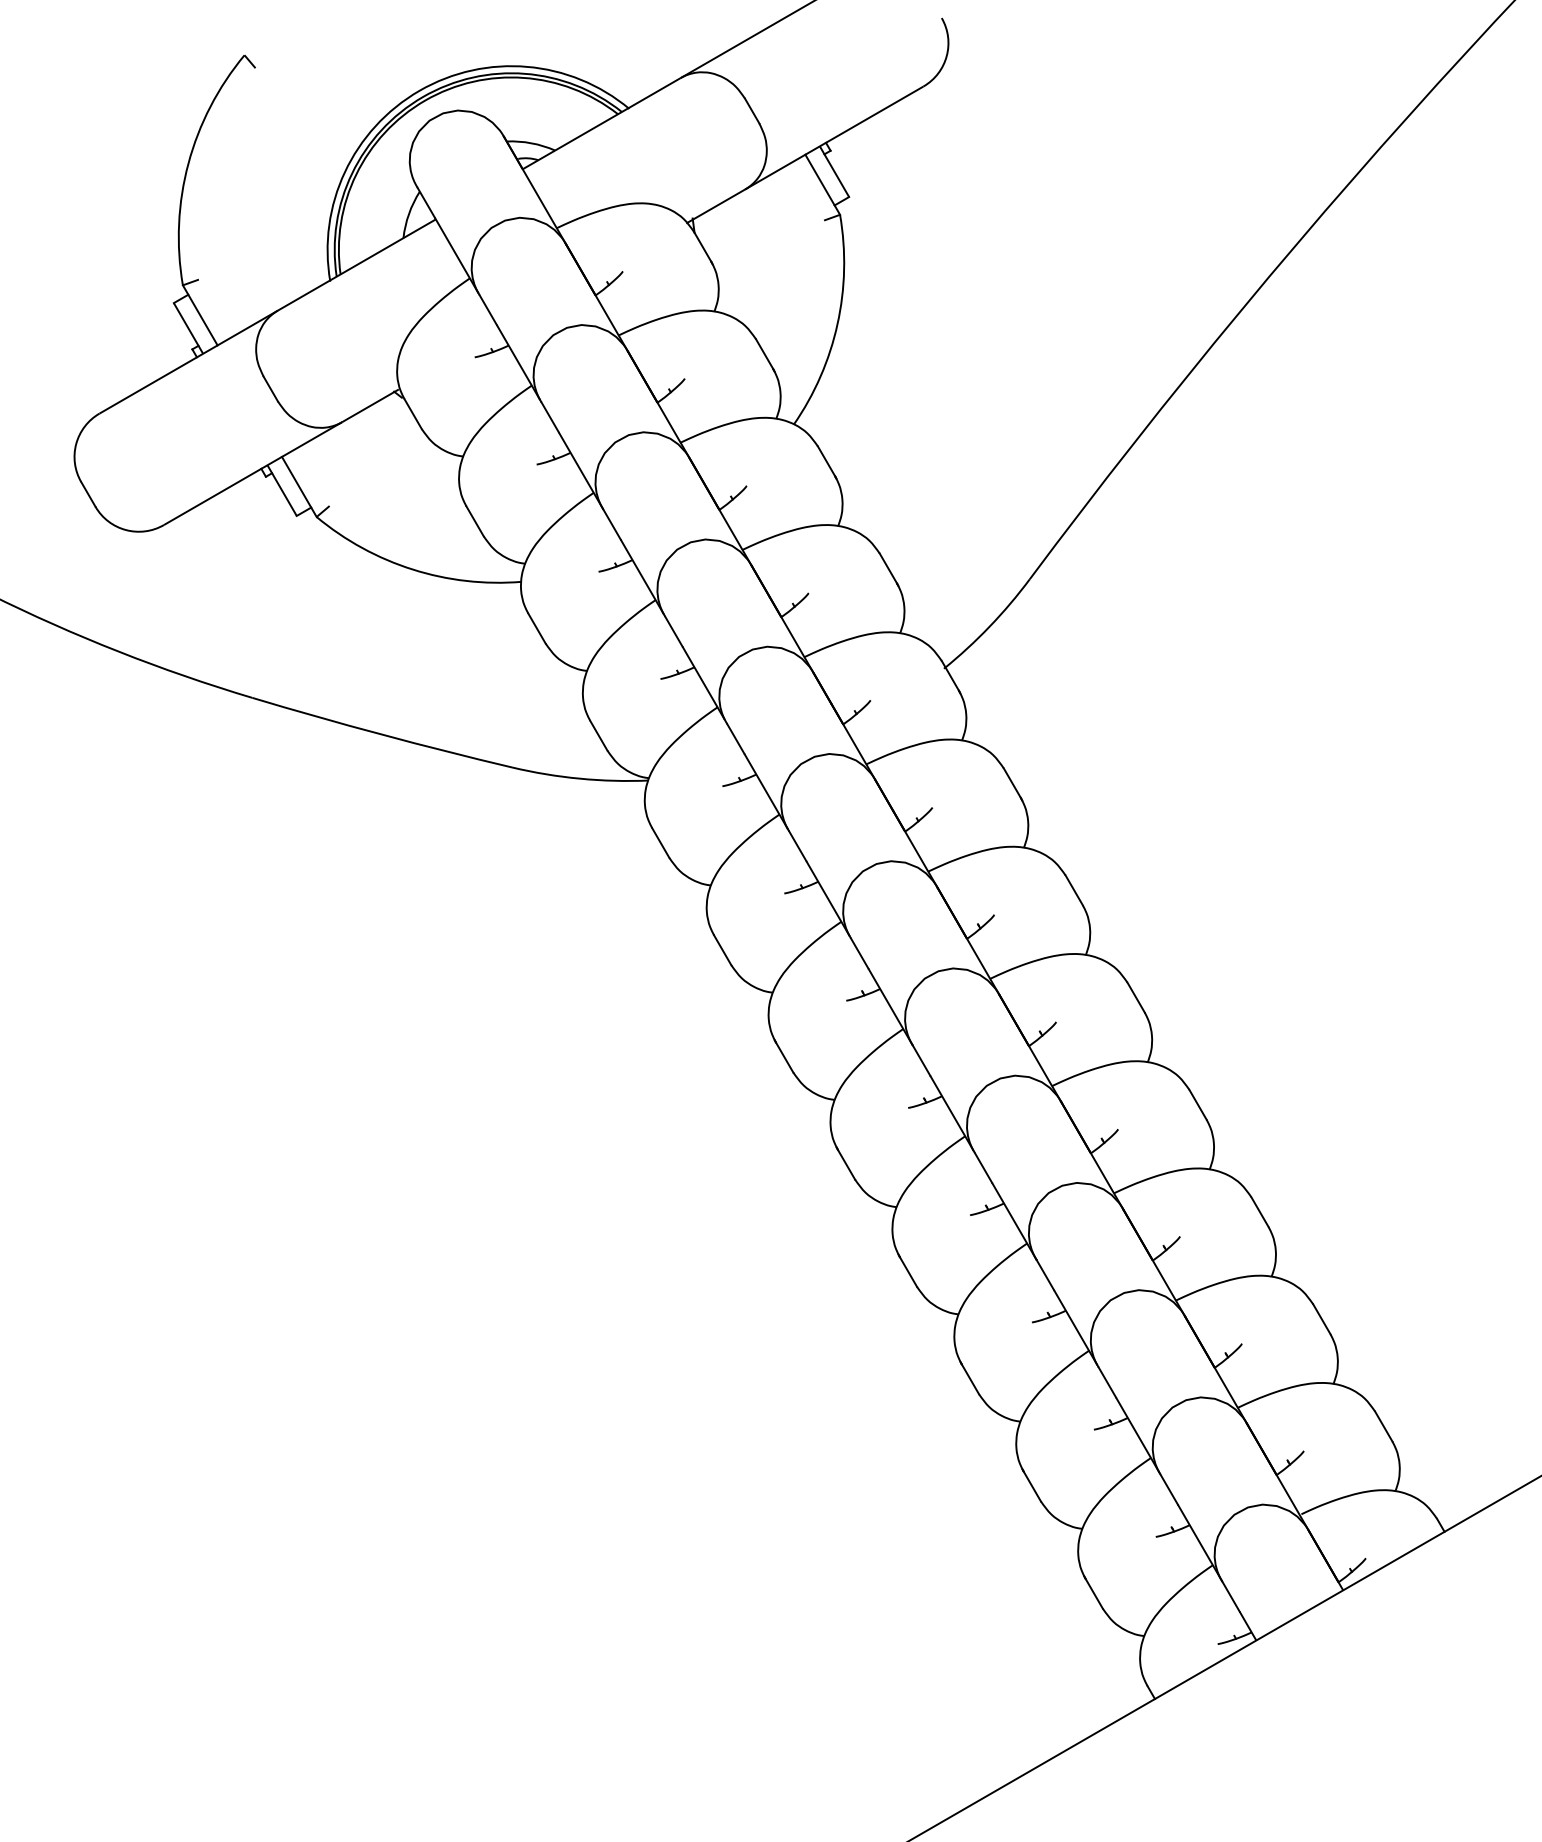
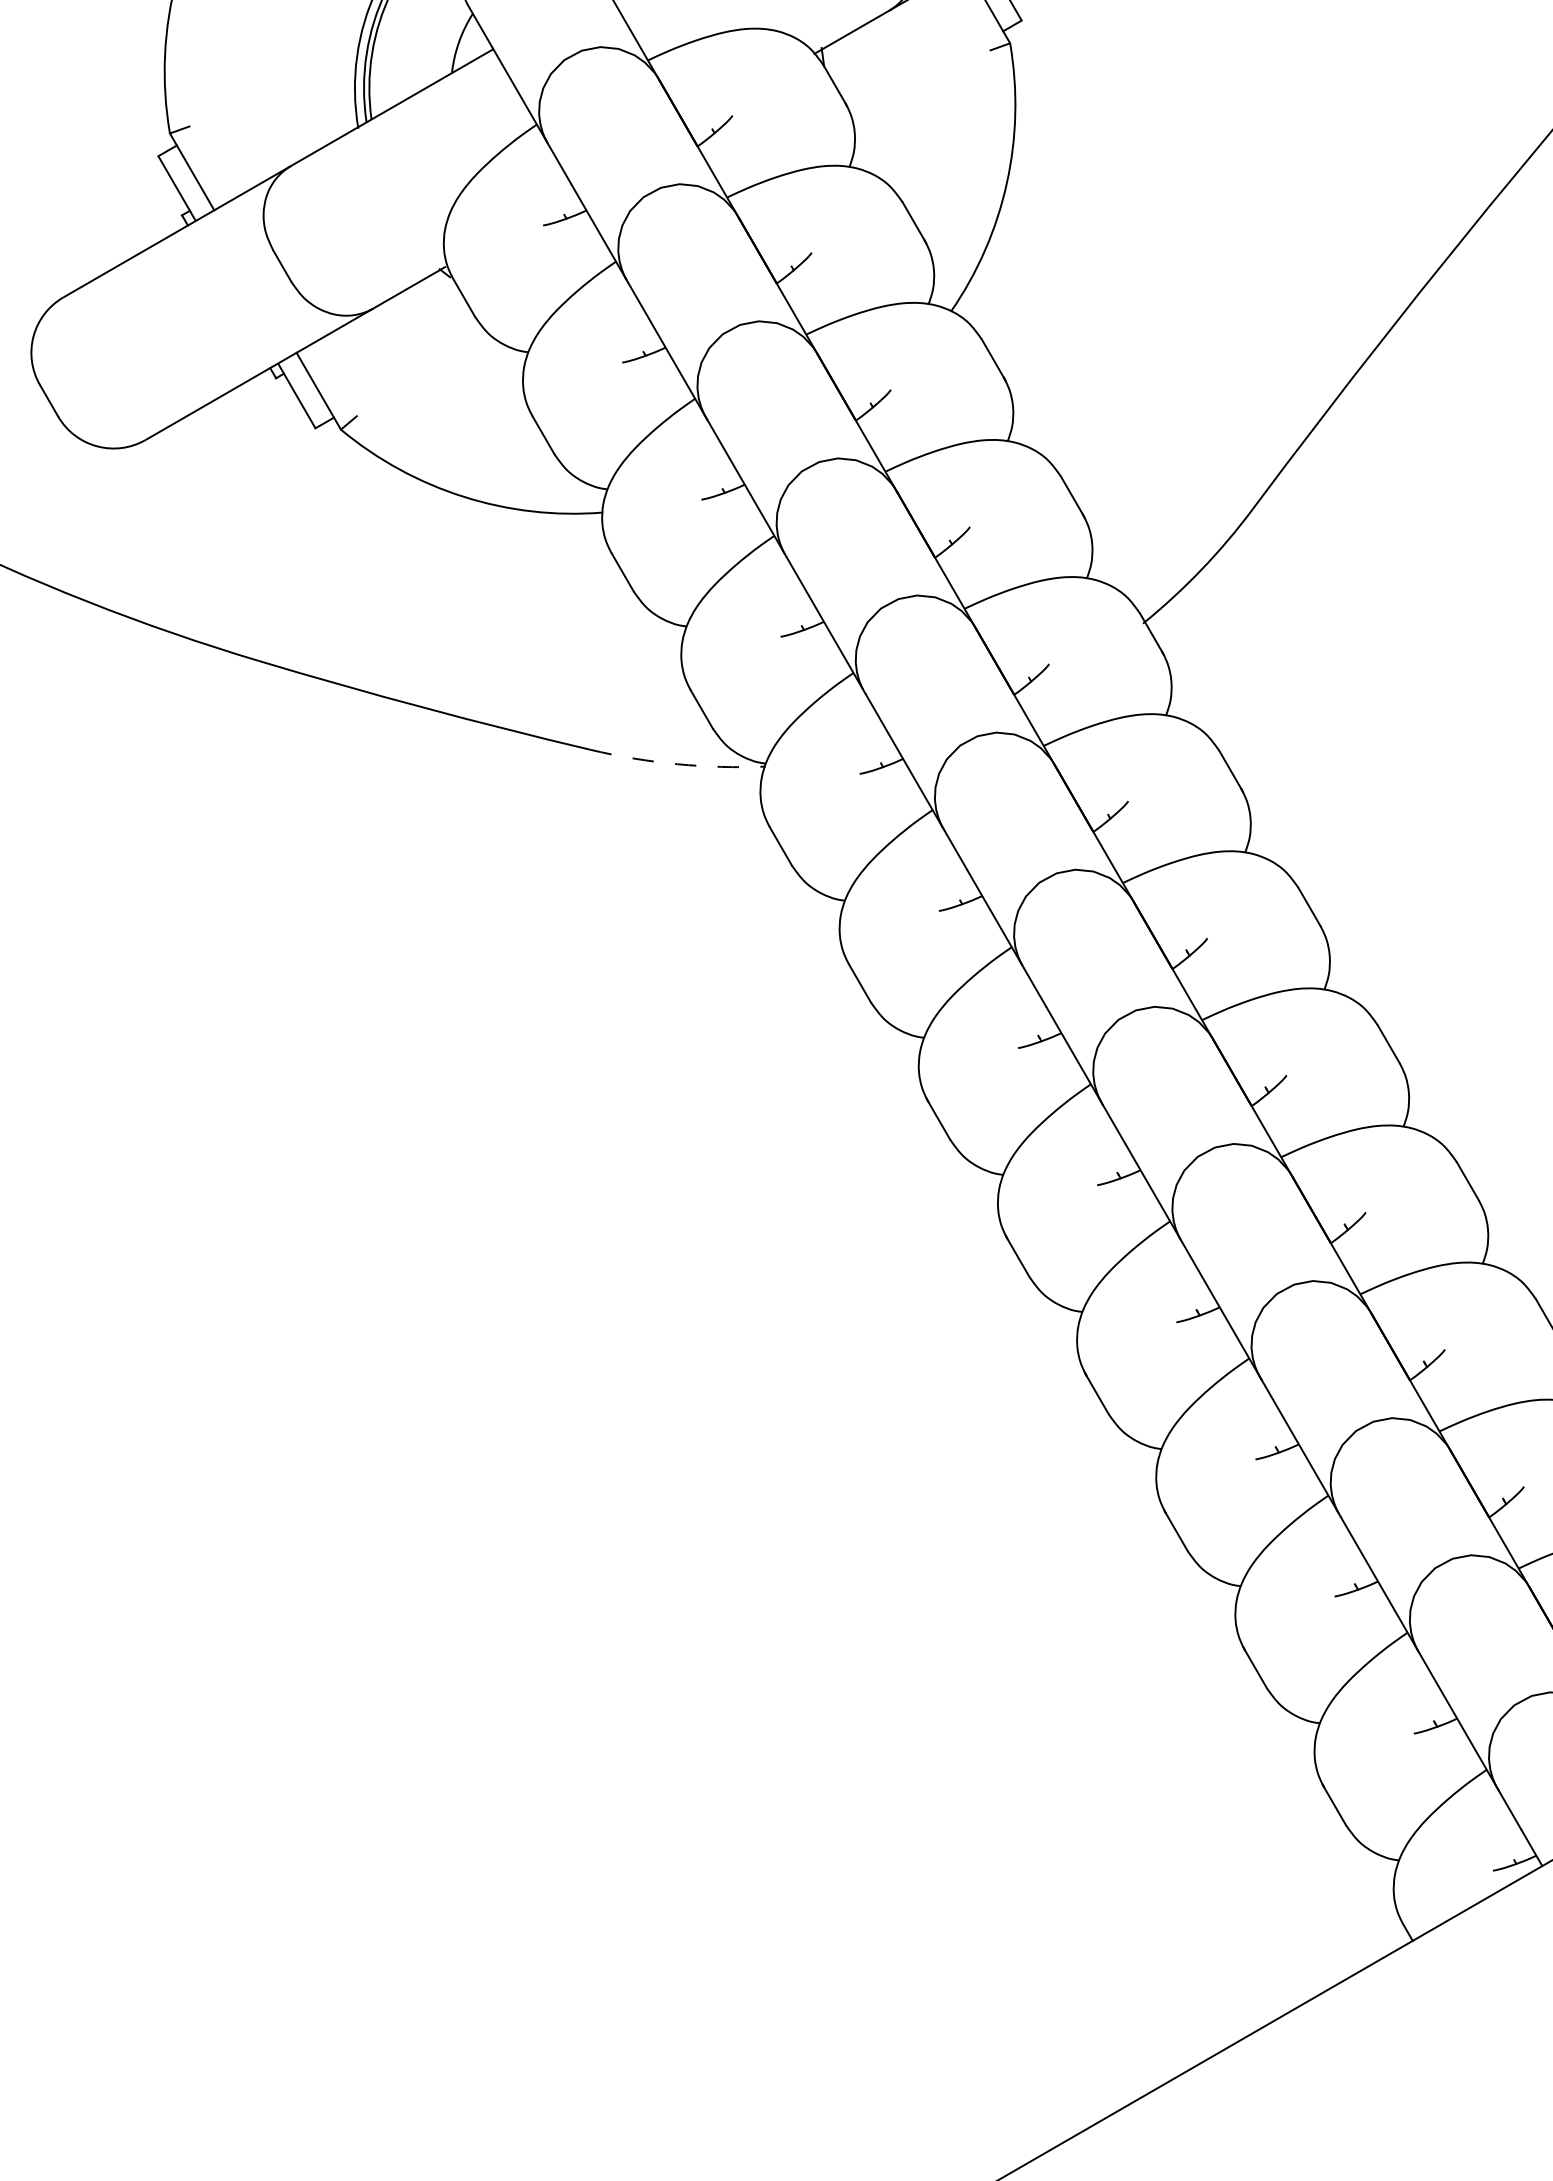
arc: (579, 778) -> (676, 763), solid -> dashed

